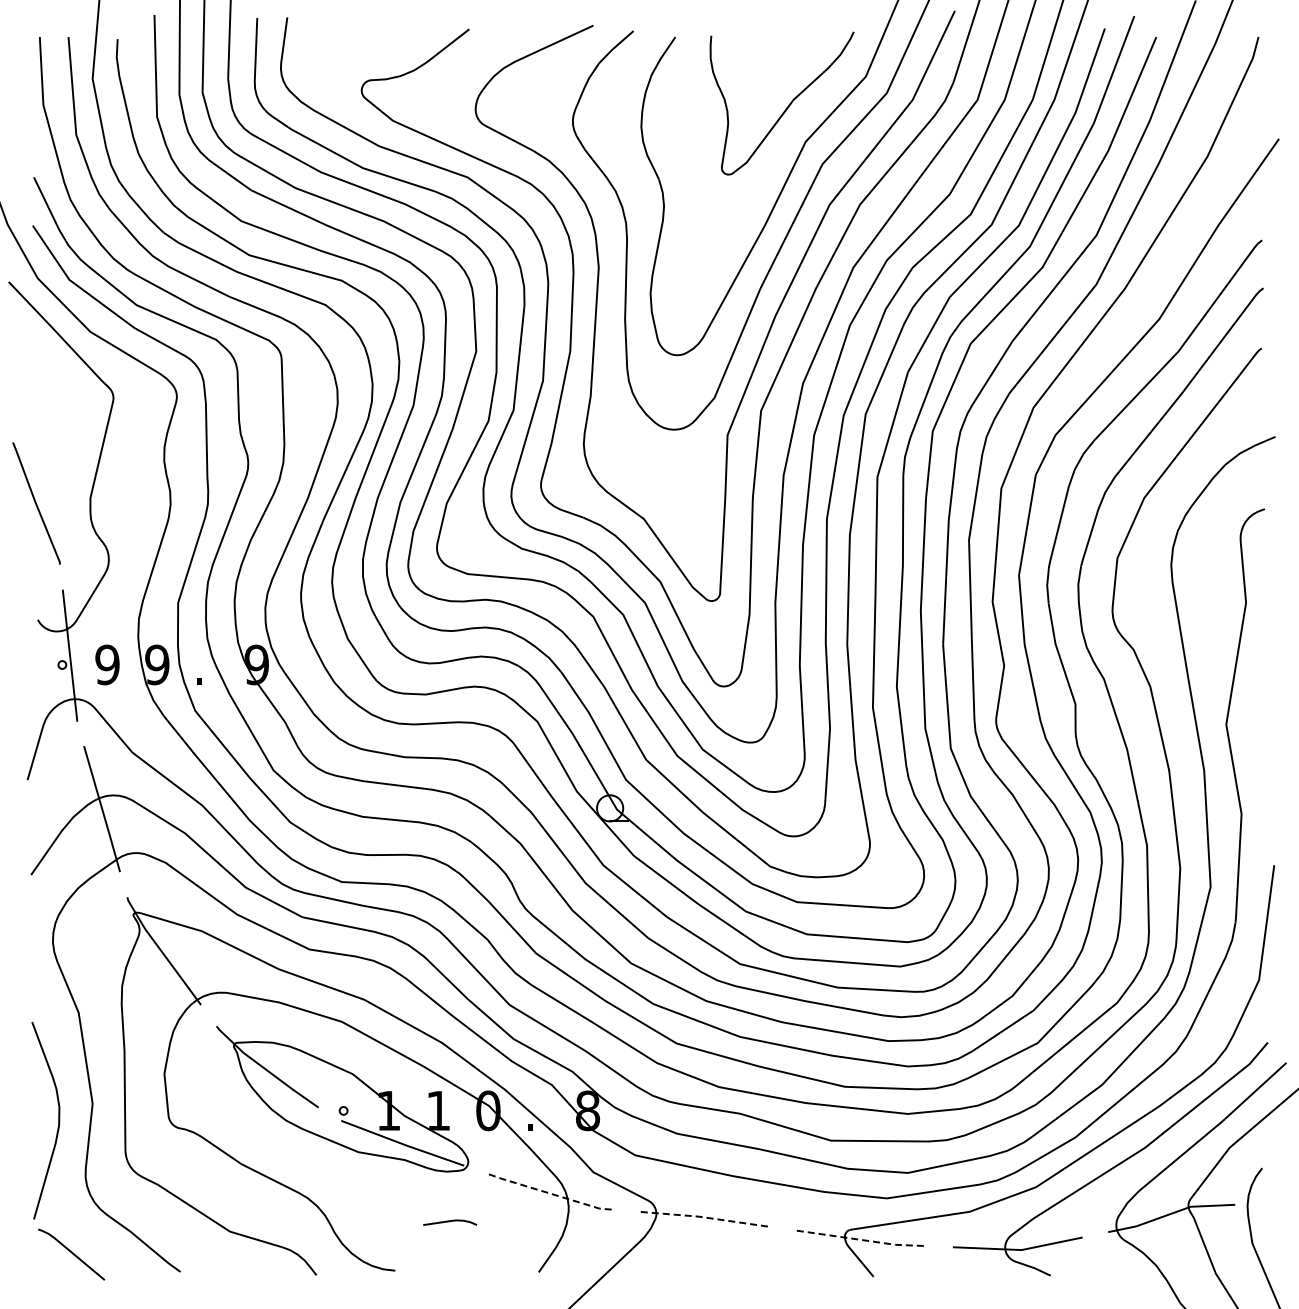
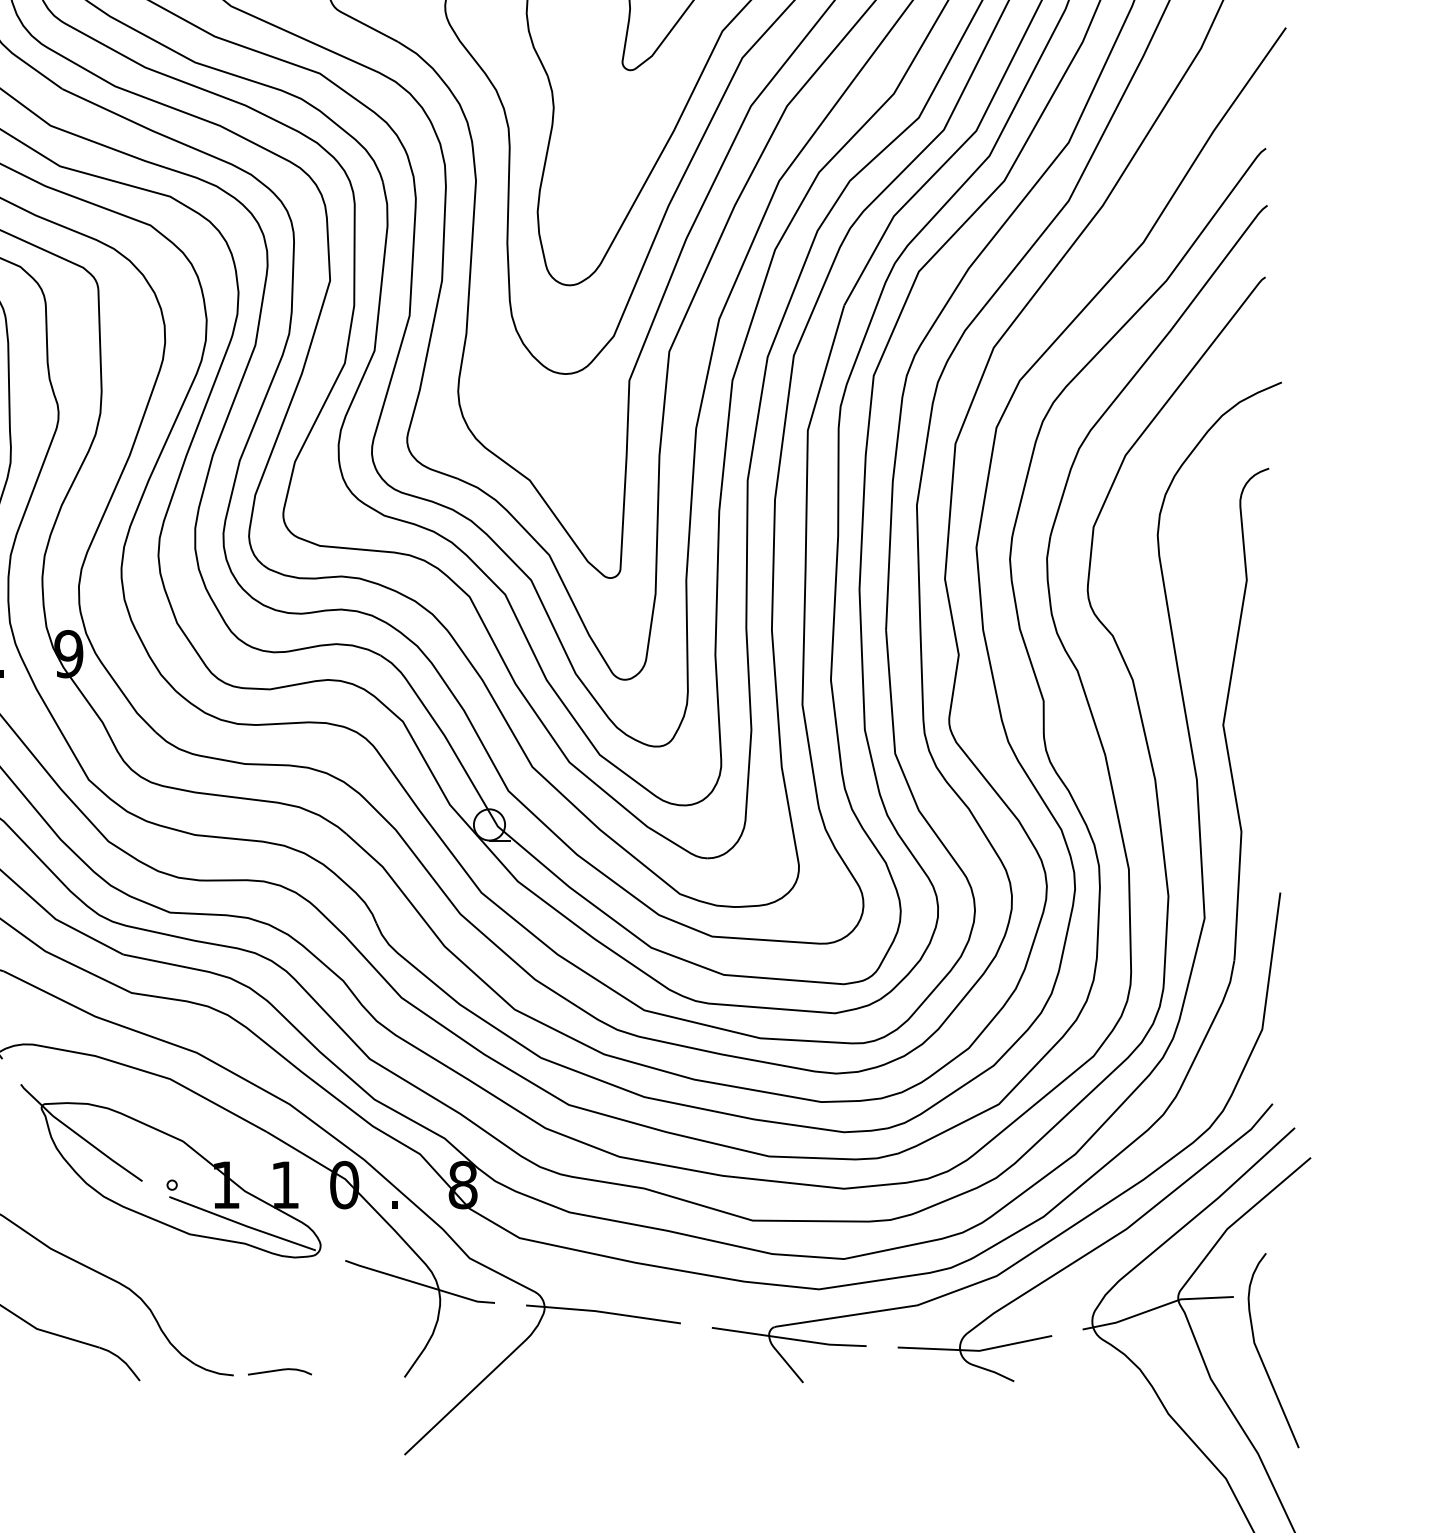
line: (551, 1193) -> (419, 1283), dashed -> solid
line: (705, 1217) -> (603, 1312), dashed -> solid
curve: (450, 1221) -> (280, 1370), moved
line: (862, 1240) -> (790, 1339), dashed -> solid

